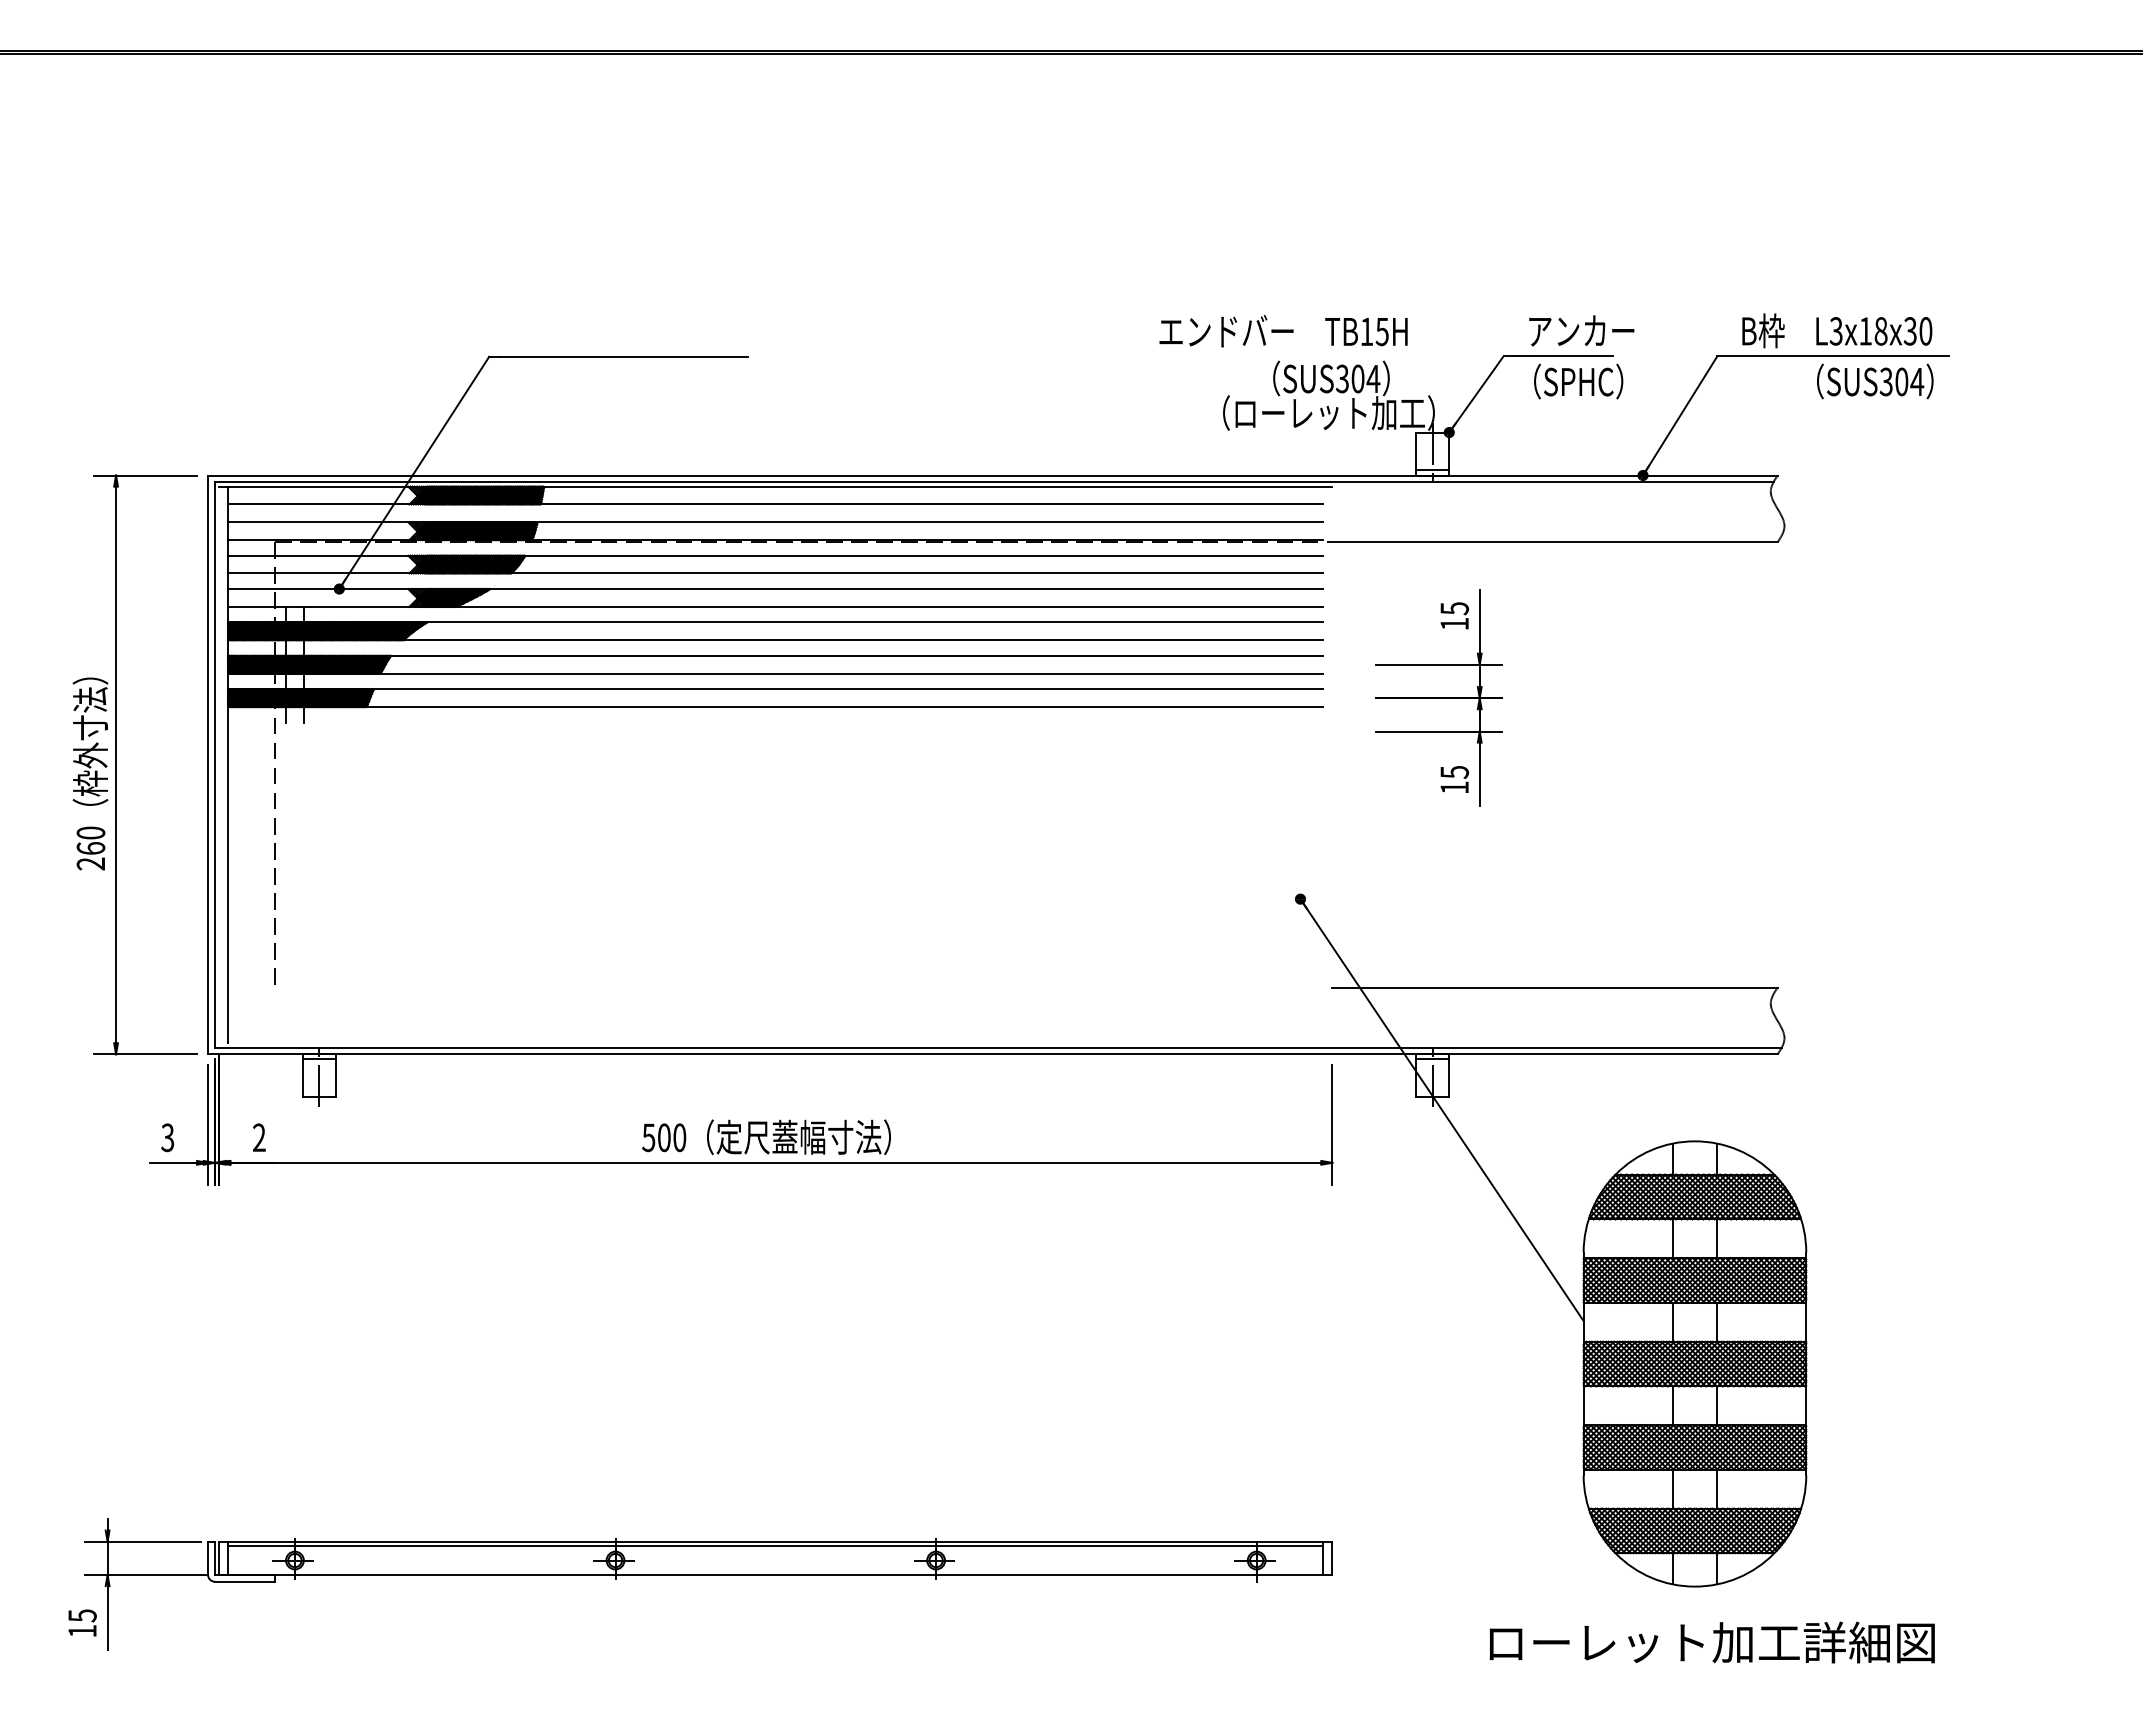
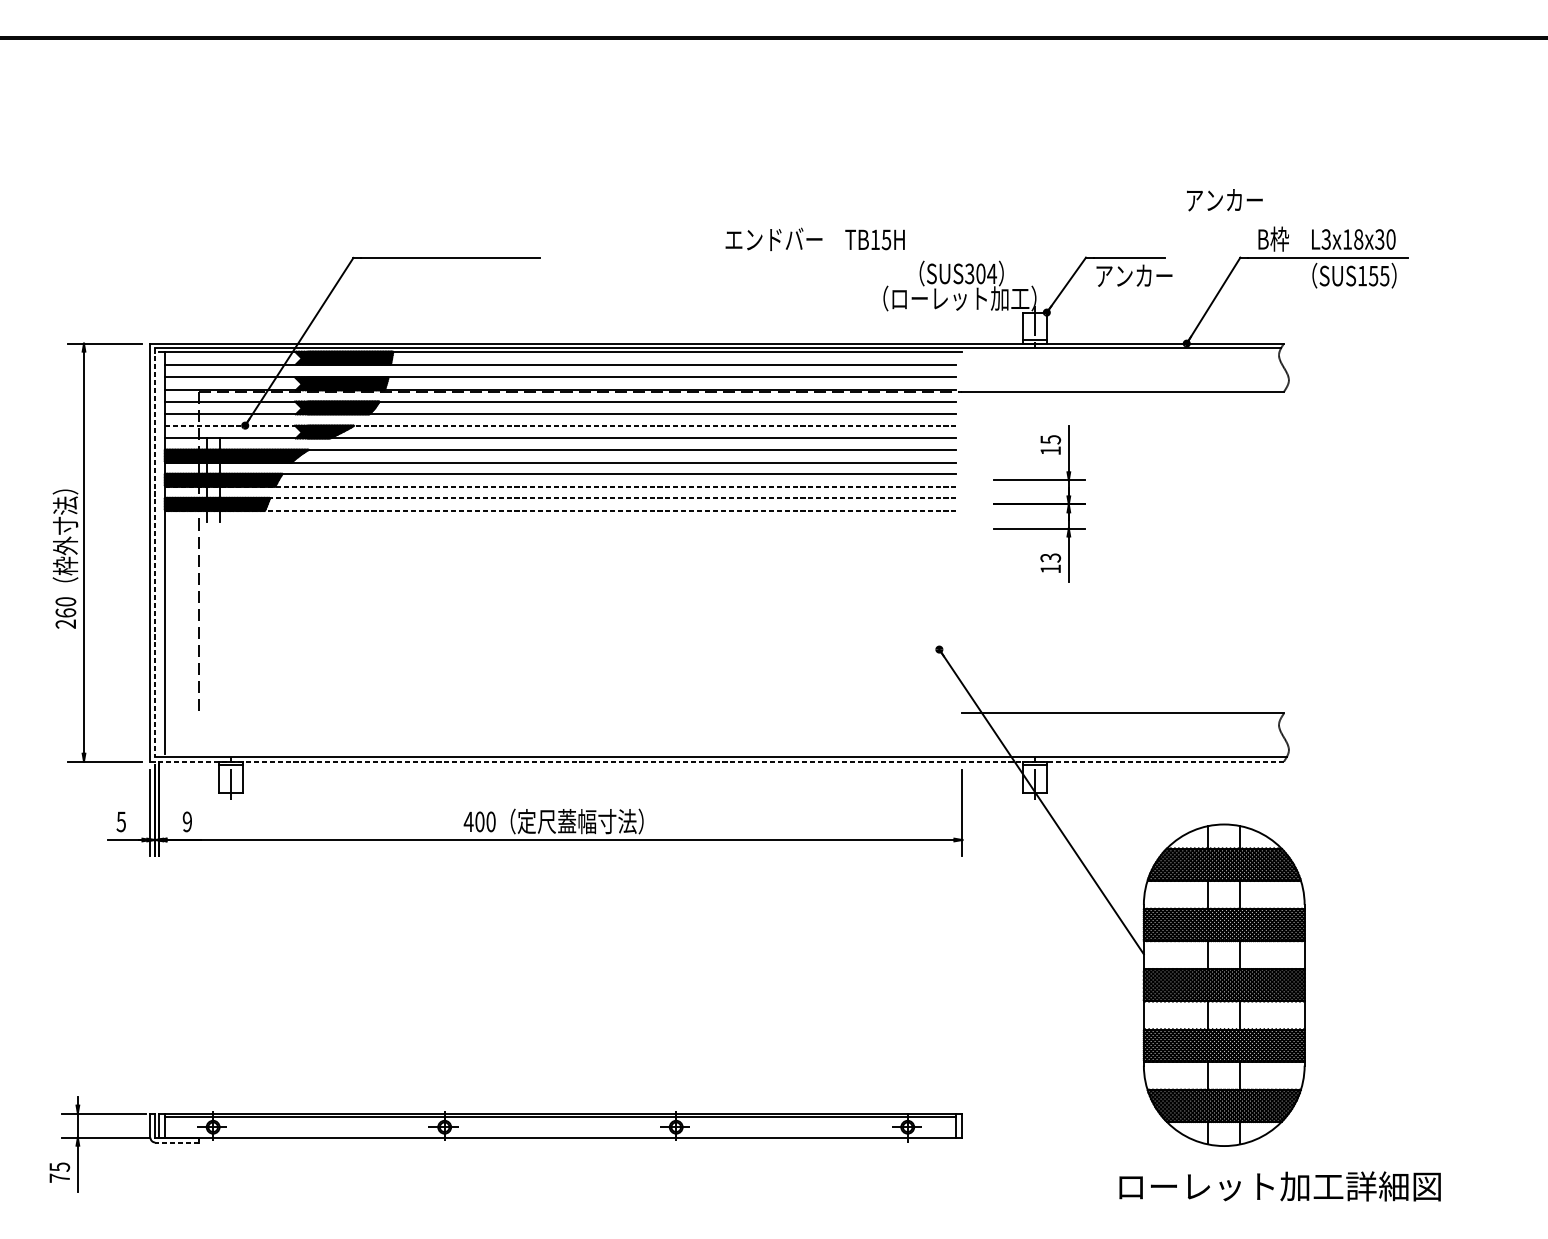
text: (1581, 330) -> (1224, 199), moved
text: (1283, 331) -> (815, 239), moved
text: (1570, 381) -> (1134, 275), （SPHC） -> アンカー
text: (1901, 381) -> (1373, 275), SUS304 -> SUS155
line: (775, 589) -> (560, 425), solid -> dashed
line: (775, 673) -> (560, 486), solid -> dashed
line: (775, 689) -> (560, 498), solid -> dashed
line: (775, 707) -> (560, 511), solid -> dashed
line: (214, 764) -> (155, 552), solid -> dashed
text: (1454, 772) -> (1050, 558), 15 -> 13
line: (992, 1054) -> (716, 761), solid -> dashed
text: (168, 1137) -> (121, 821), 3 -> 5
text: (648, 1137) -> (468, 821), 500 -> 400
text: (259, 1138) -> (187, 822), 2 -> 9
line: (244, 1581) -> (176, 1142), solid -> dashed
text: (82, 1630) -> (59, 1177), 15 -> 75
text: (1711, 1642) -> (1279, 1186), moved

